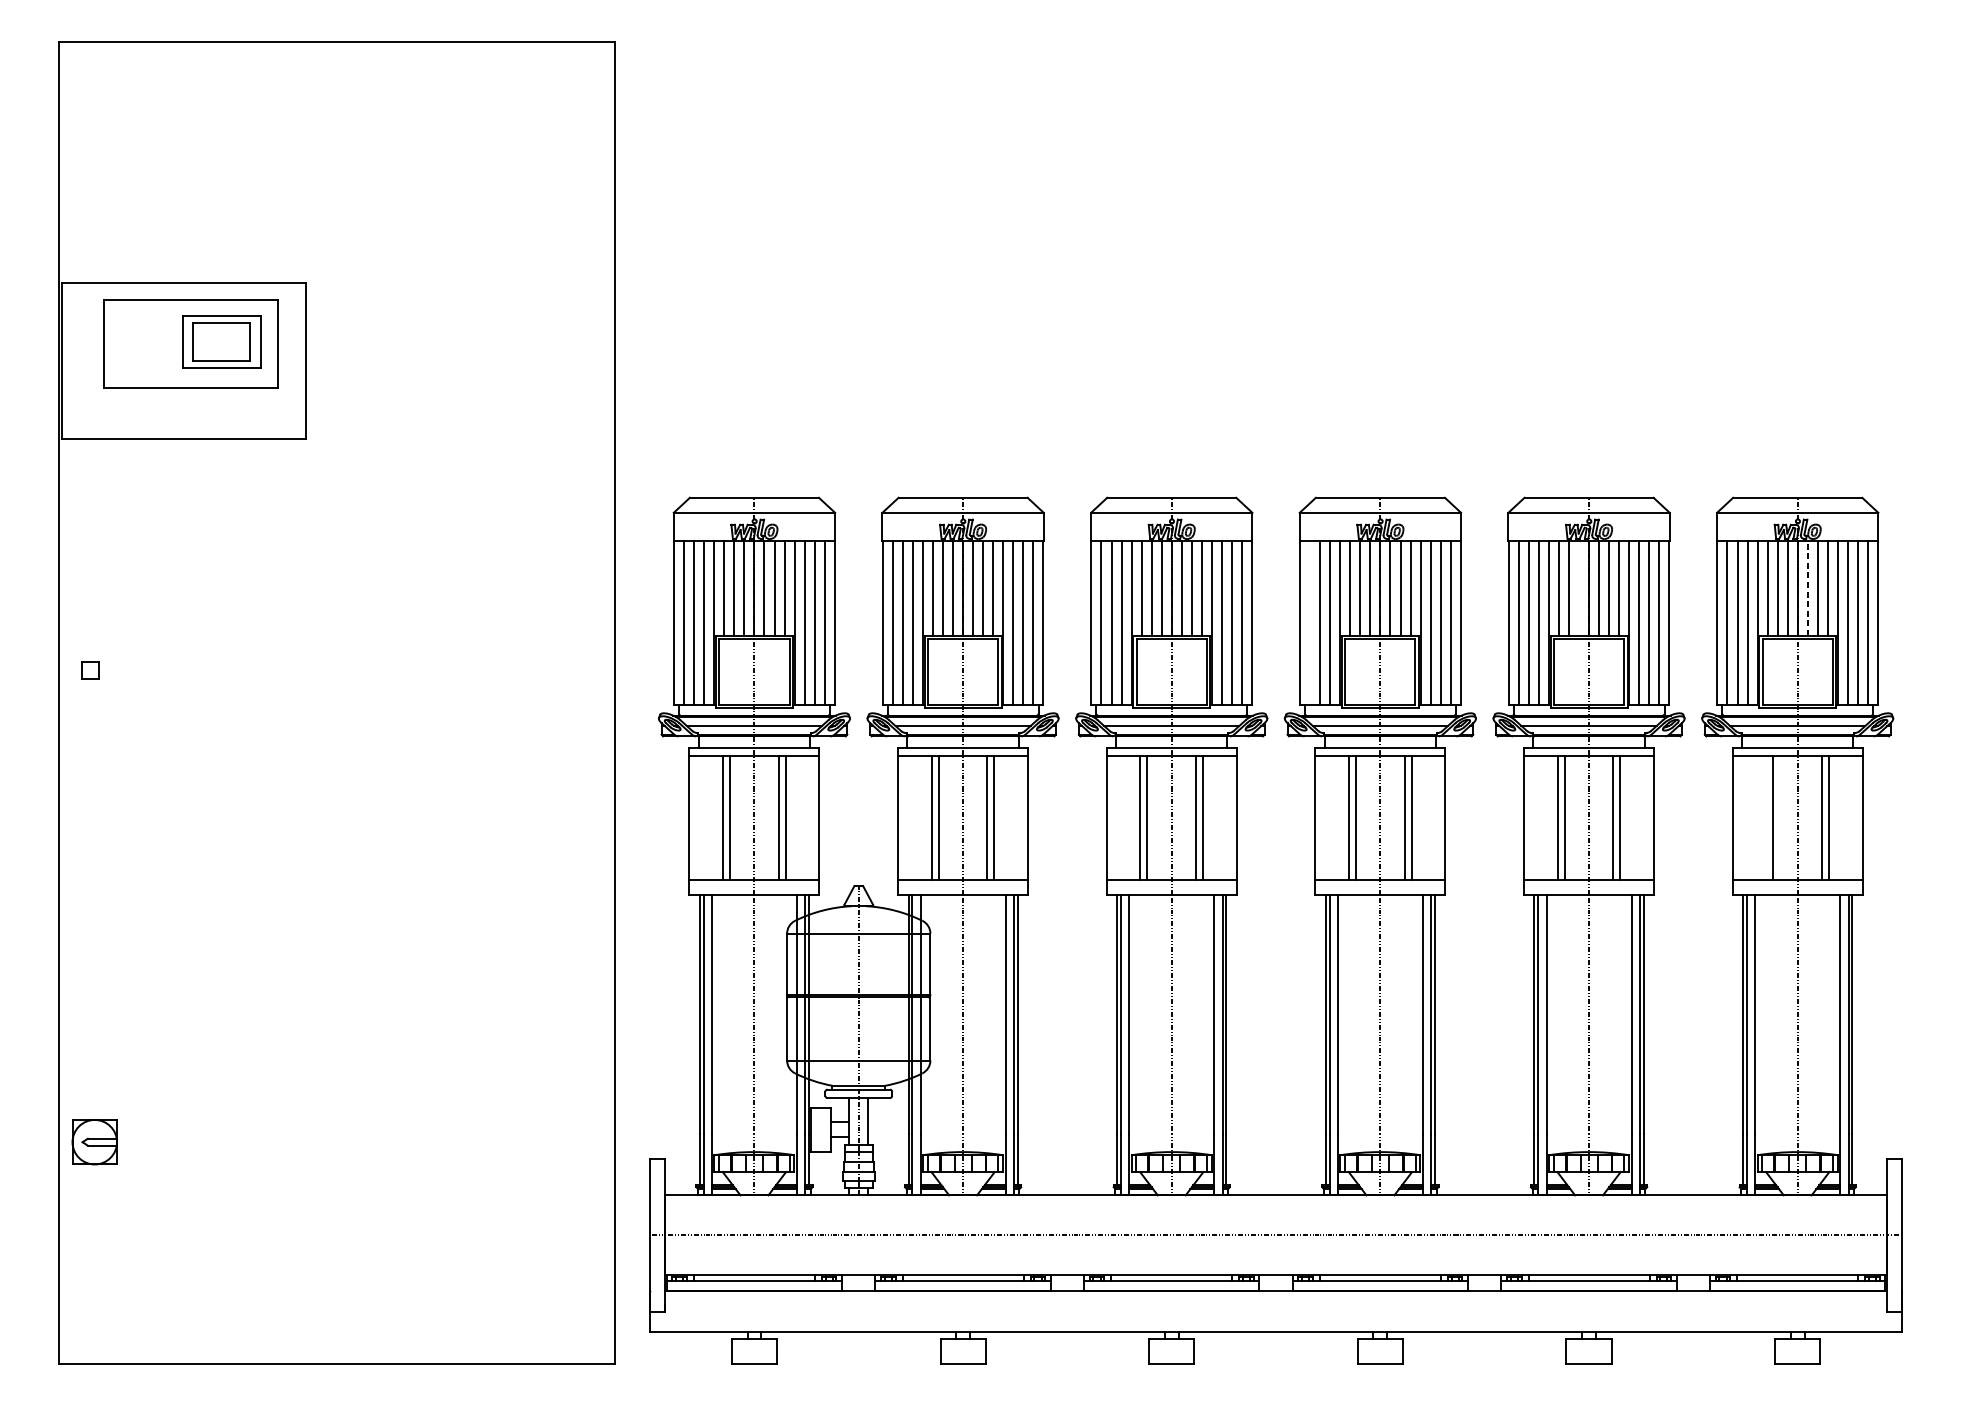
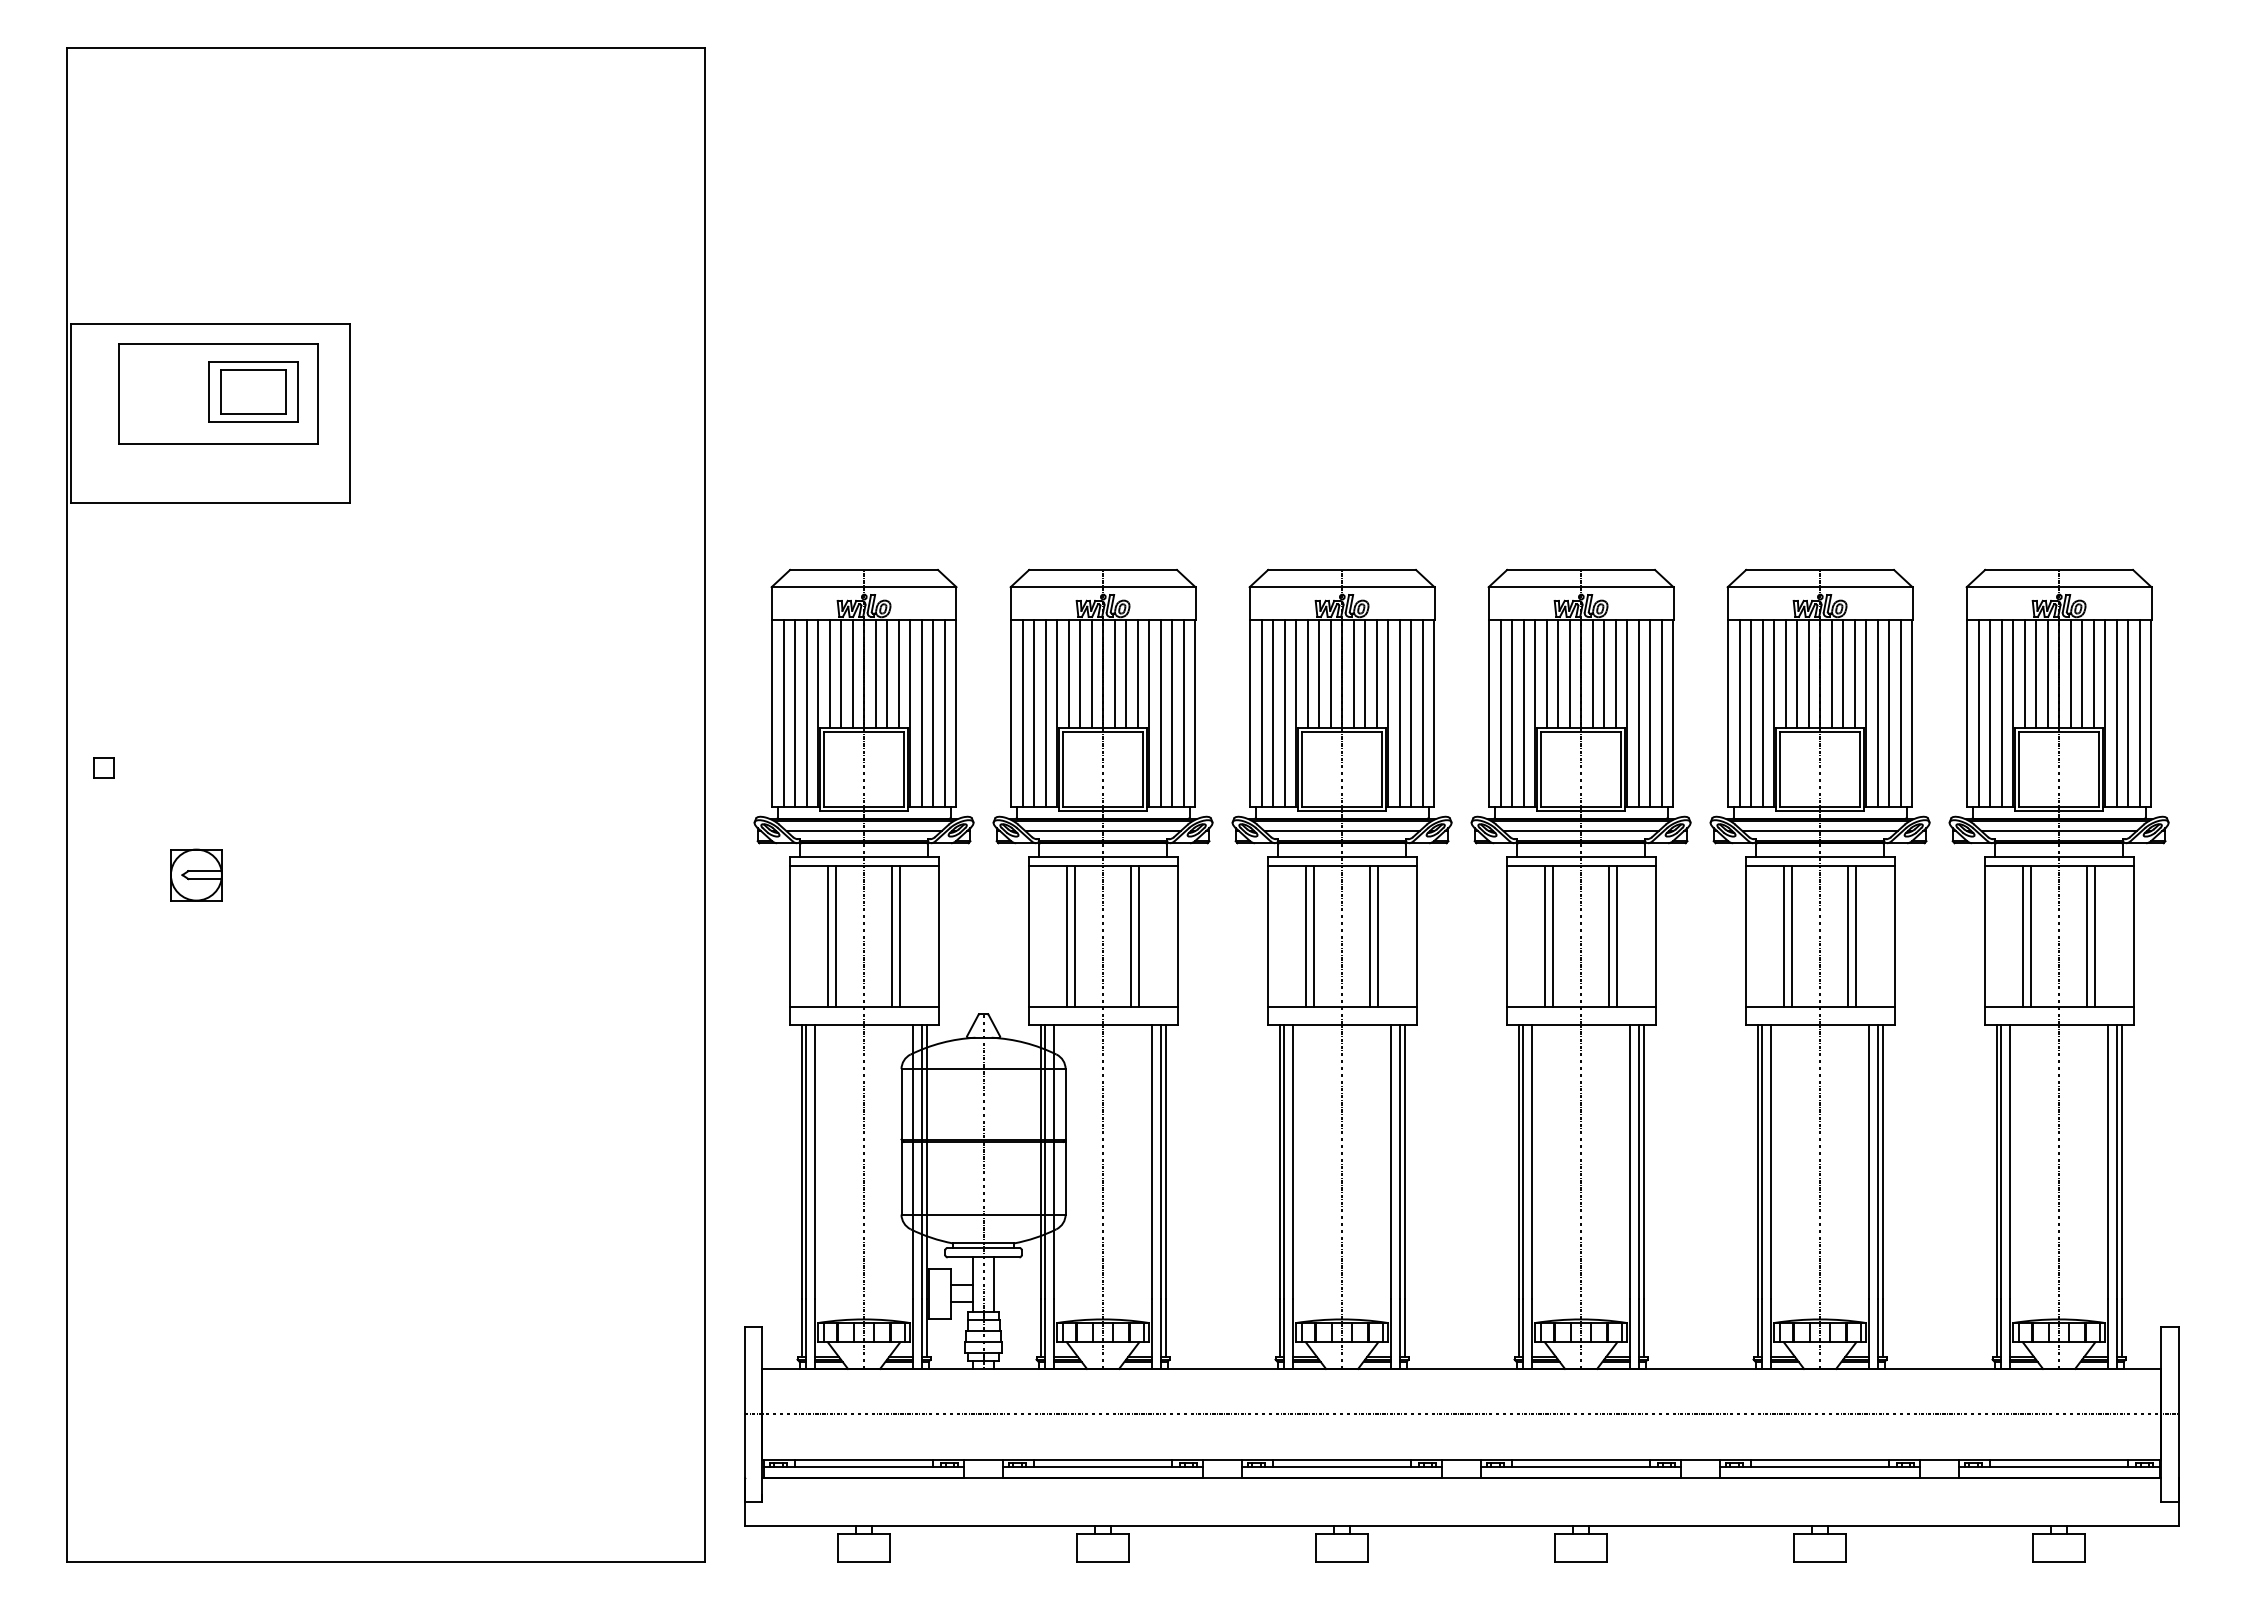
line: (1578, 588) -> (1808, 673), added
line: (1807, 588) -> (2070, 673), dashed -> solid
line: (1310, 622) -> (1500, 712), added
line: (1766, 817) -> (2023, 936), added
part: (94, 1141) -> (196, 874), moved

